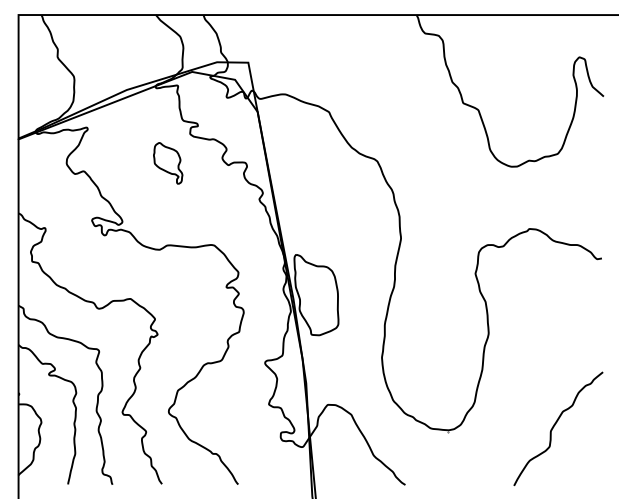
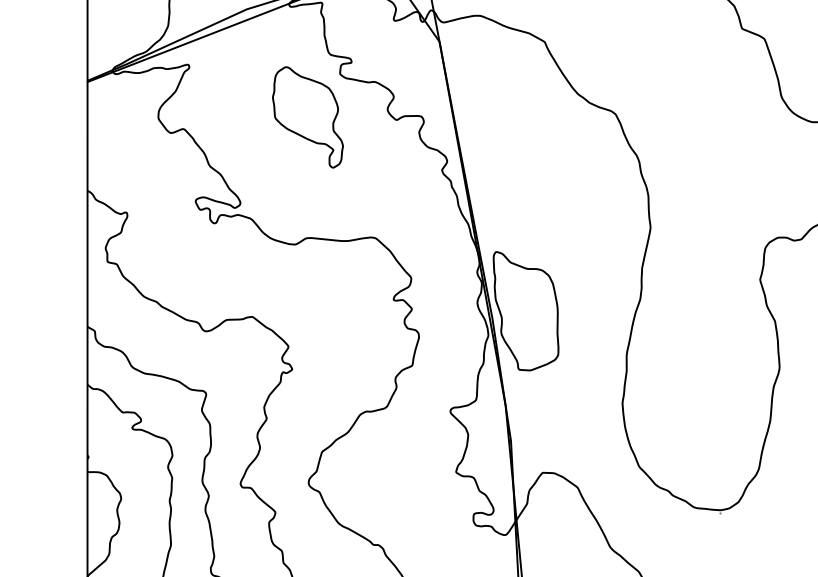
part: (167, 163) -> (306, 117), size x1.67

